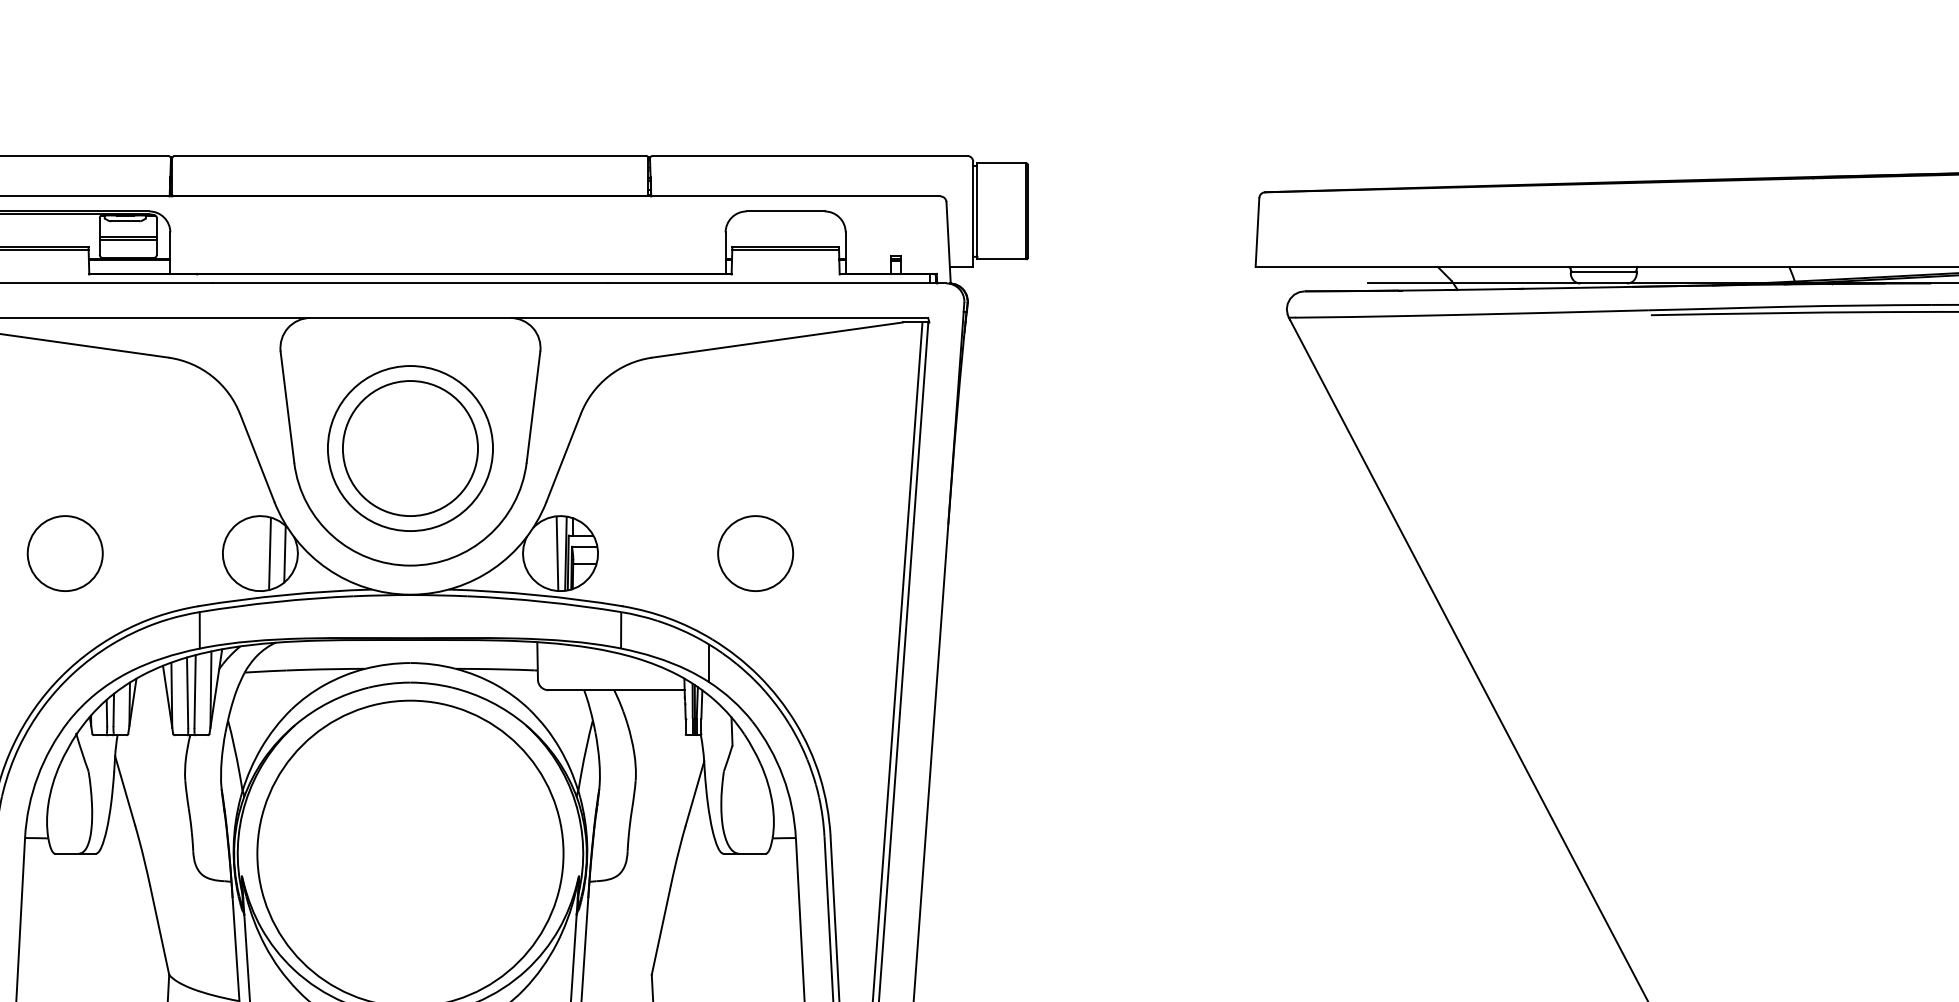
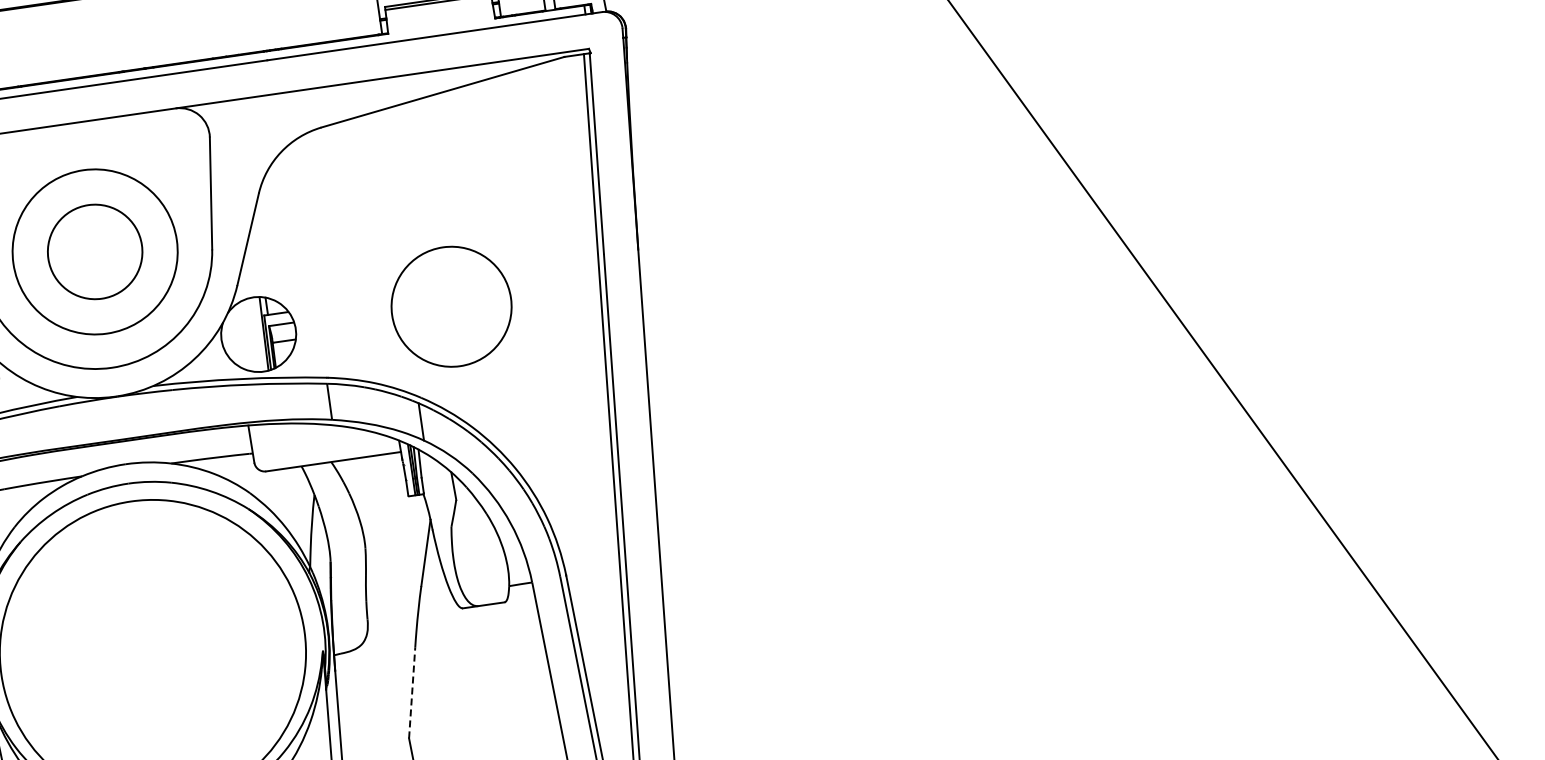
circle: (410, 448) -> (95, 251), size x0.7
line: (557, 553) -> (255, 334), removed
circle: (755, 553) -> (451, 306), size x1.6
line: (661, 929) -> (412, 692), solid -> dashed

